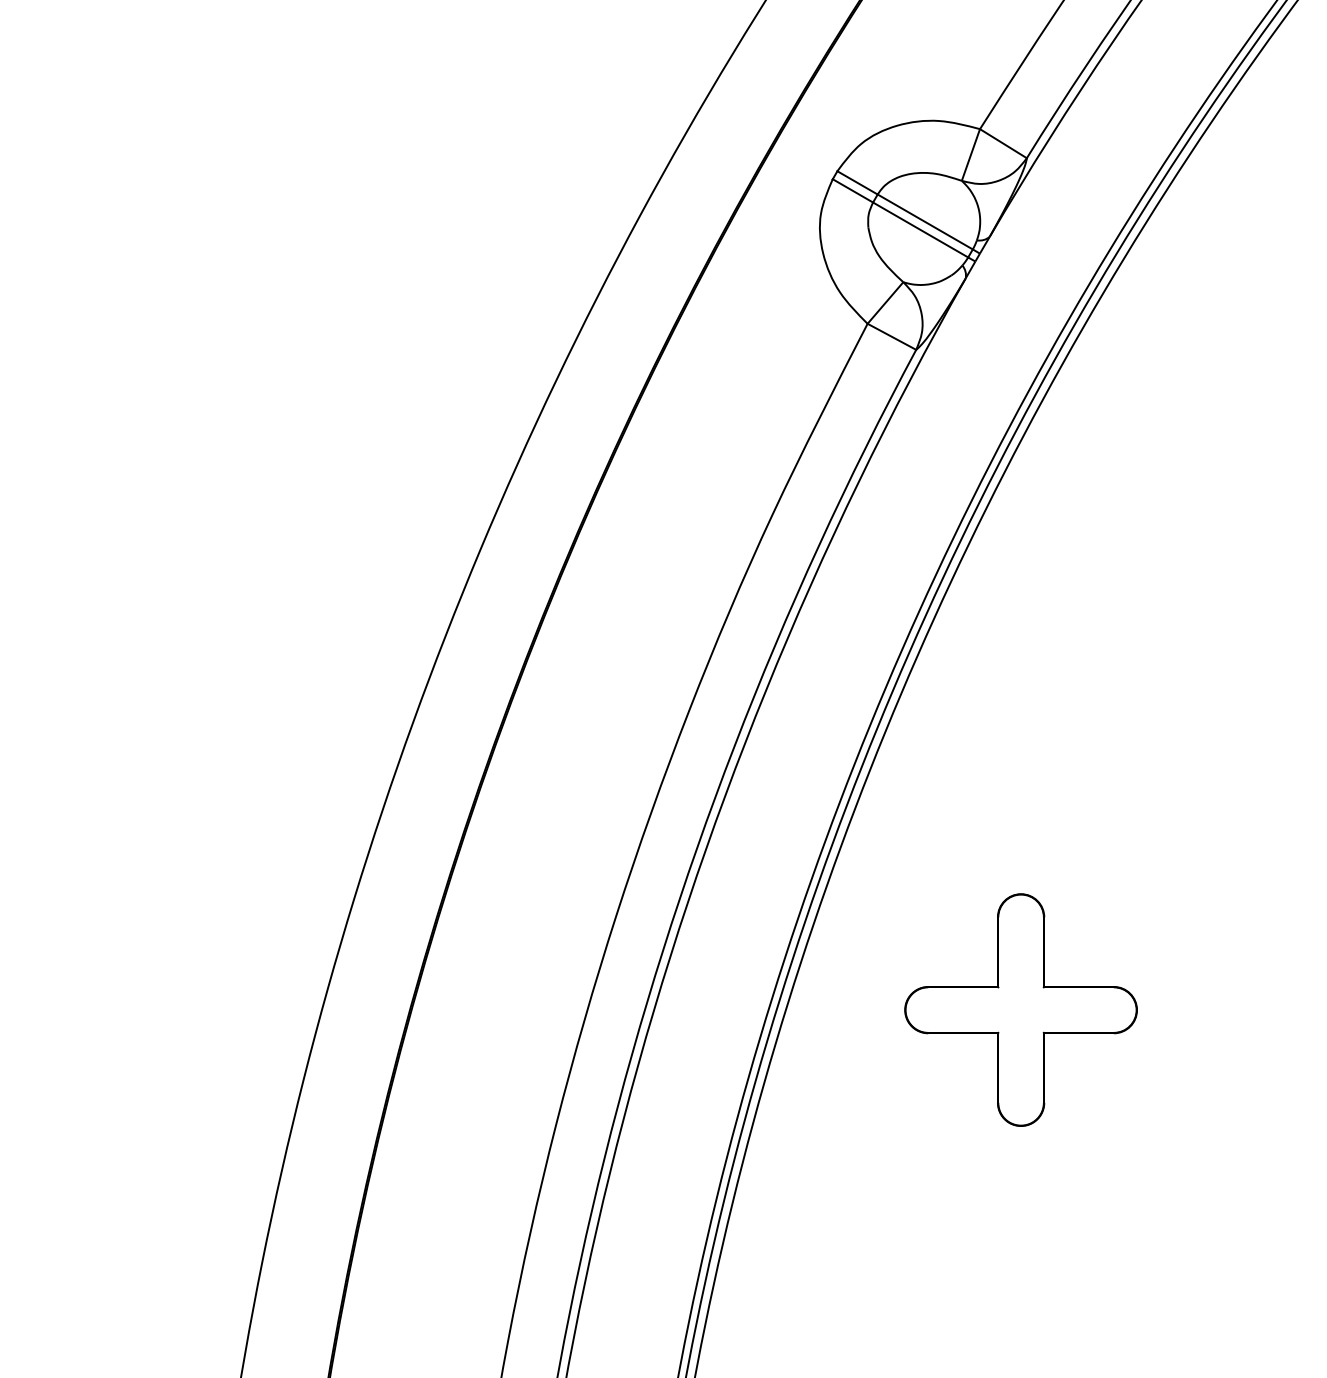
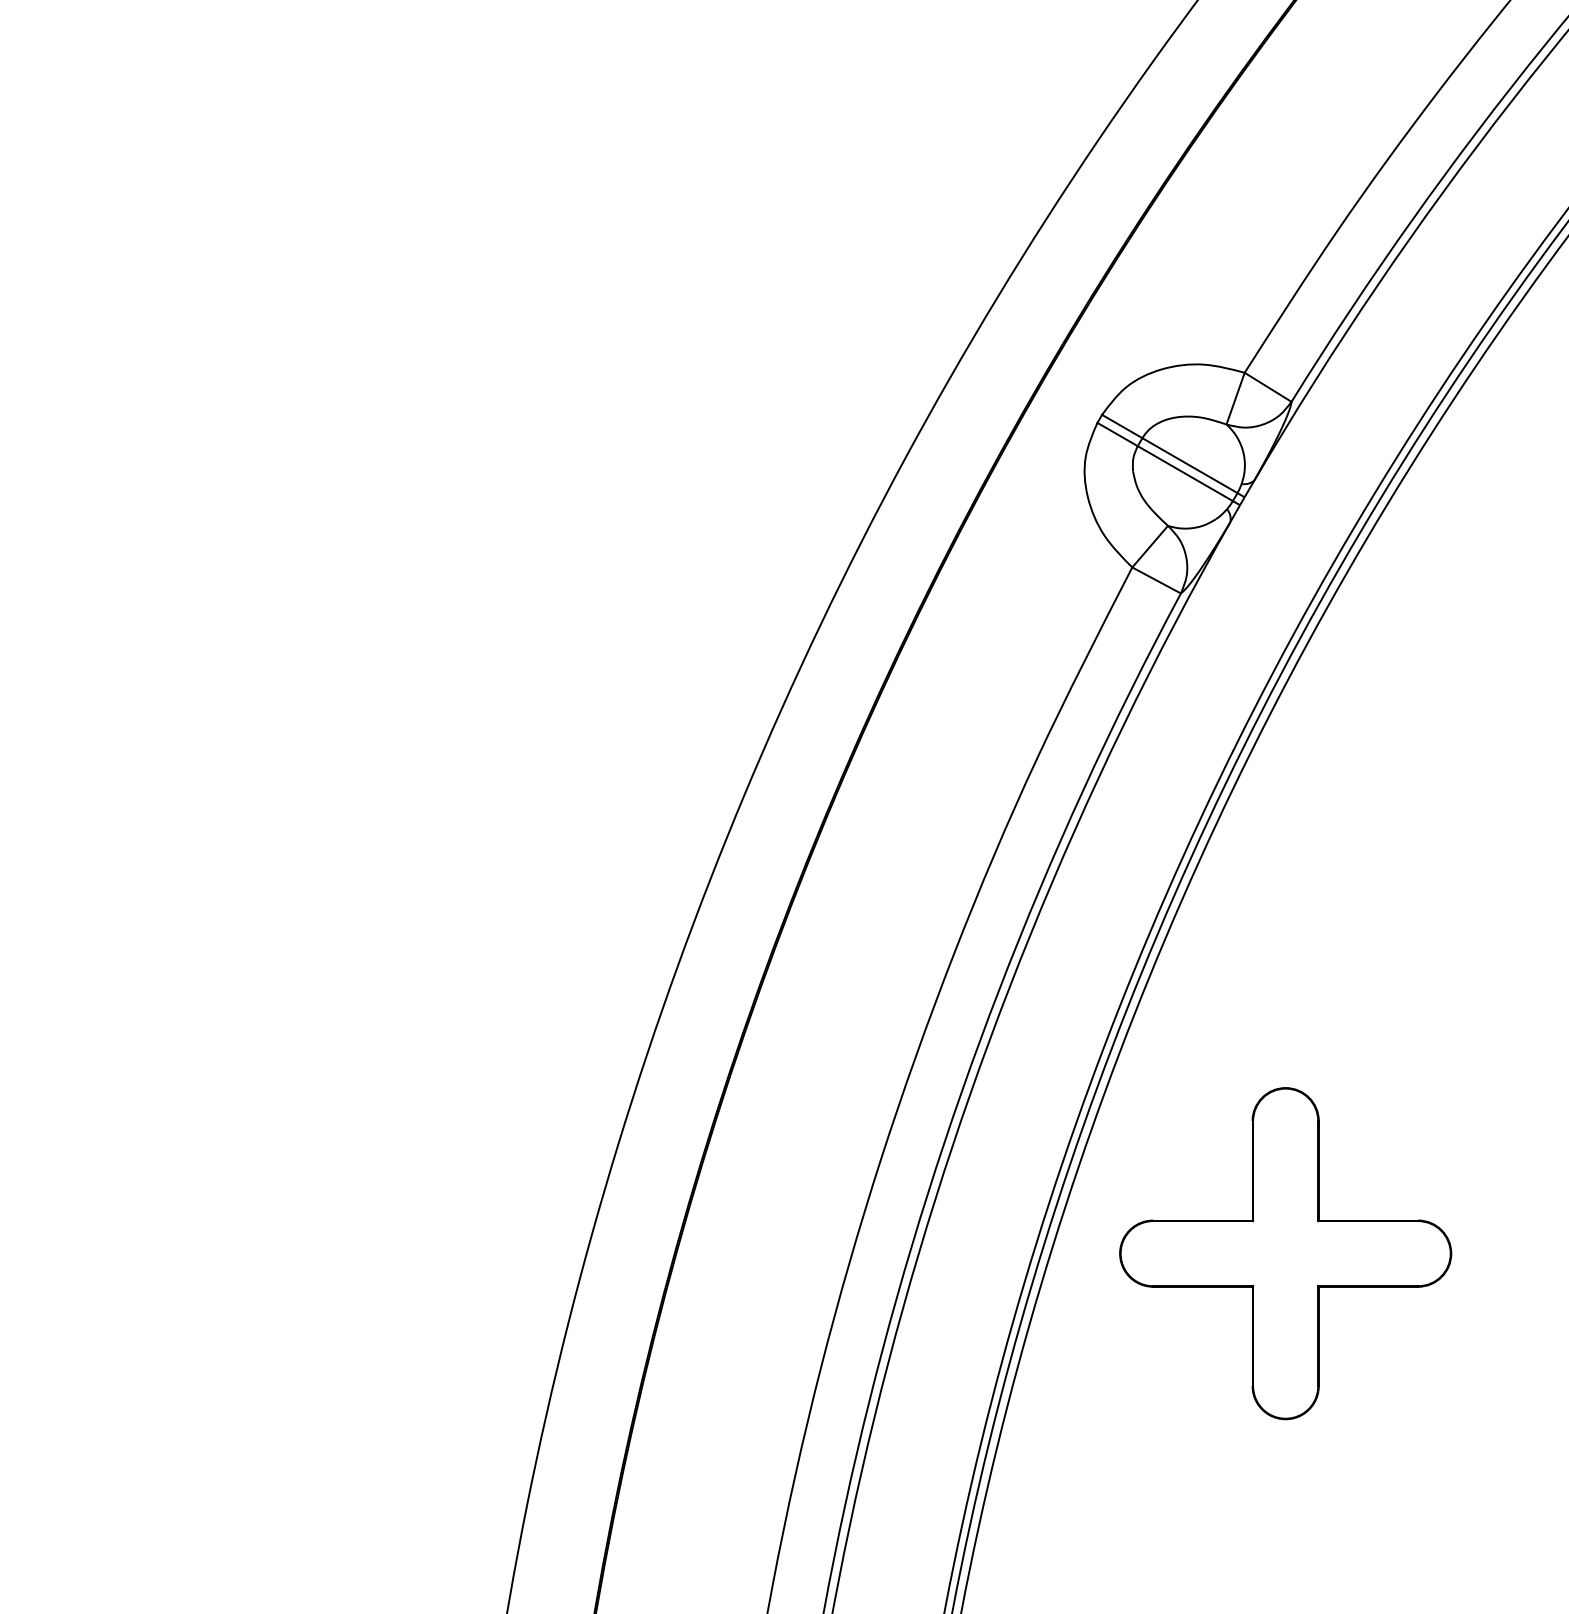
part: (1020, 1009) -> (1285, 1253), size x1.43

